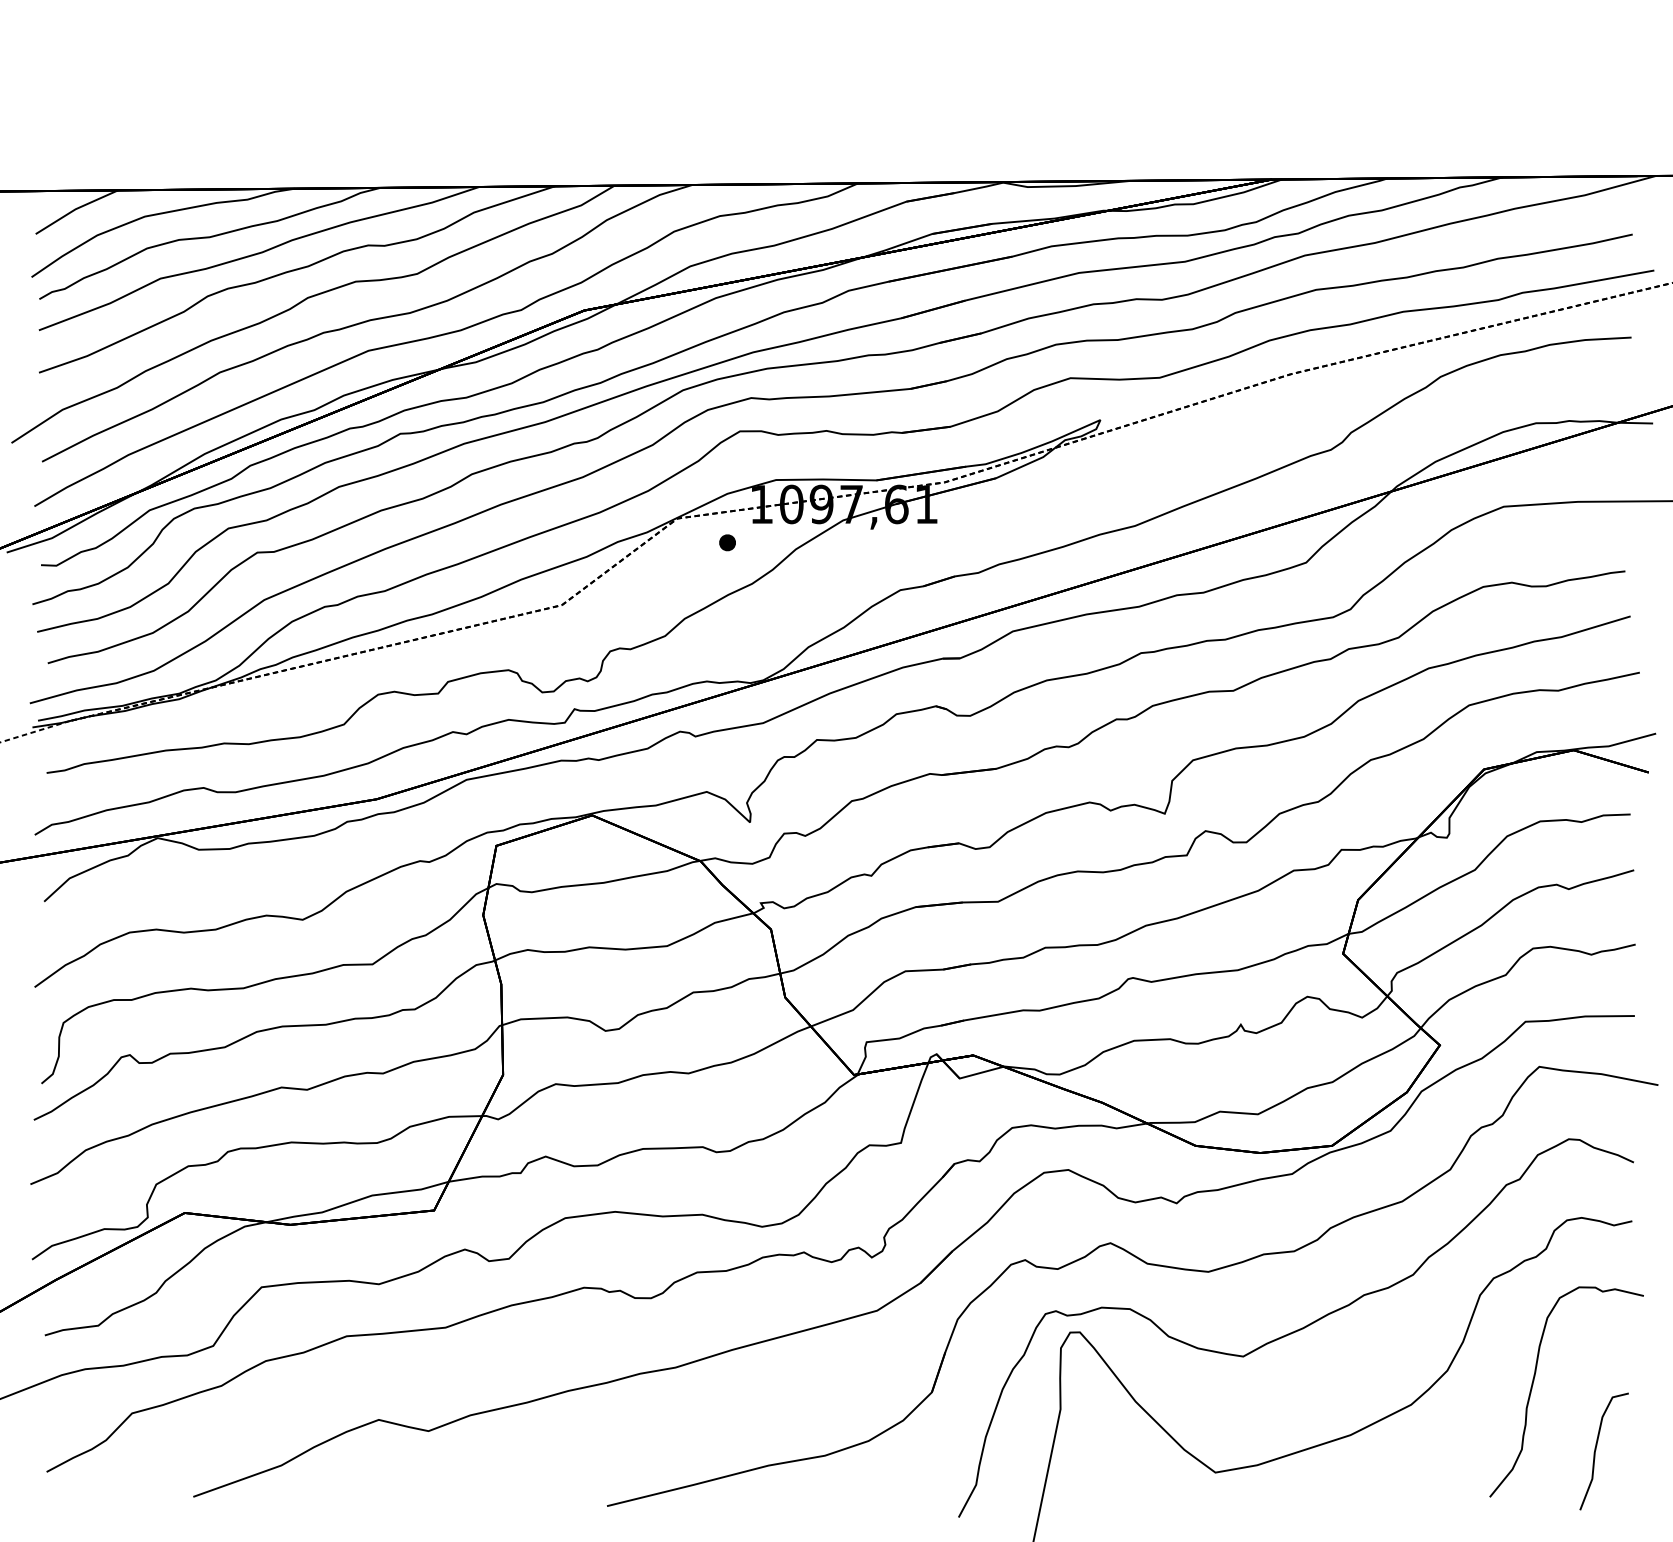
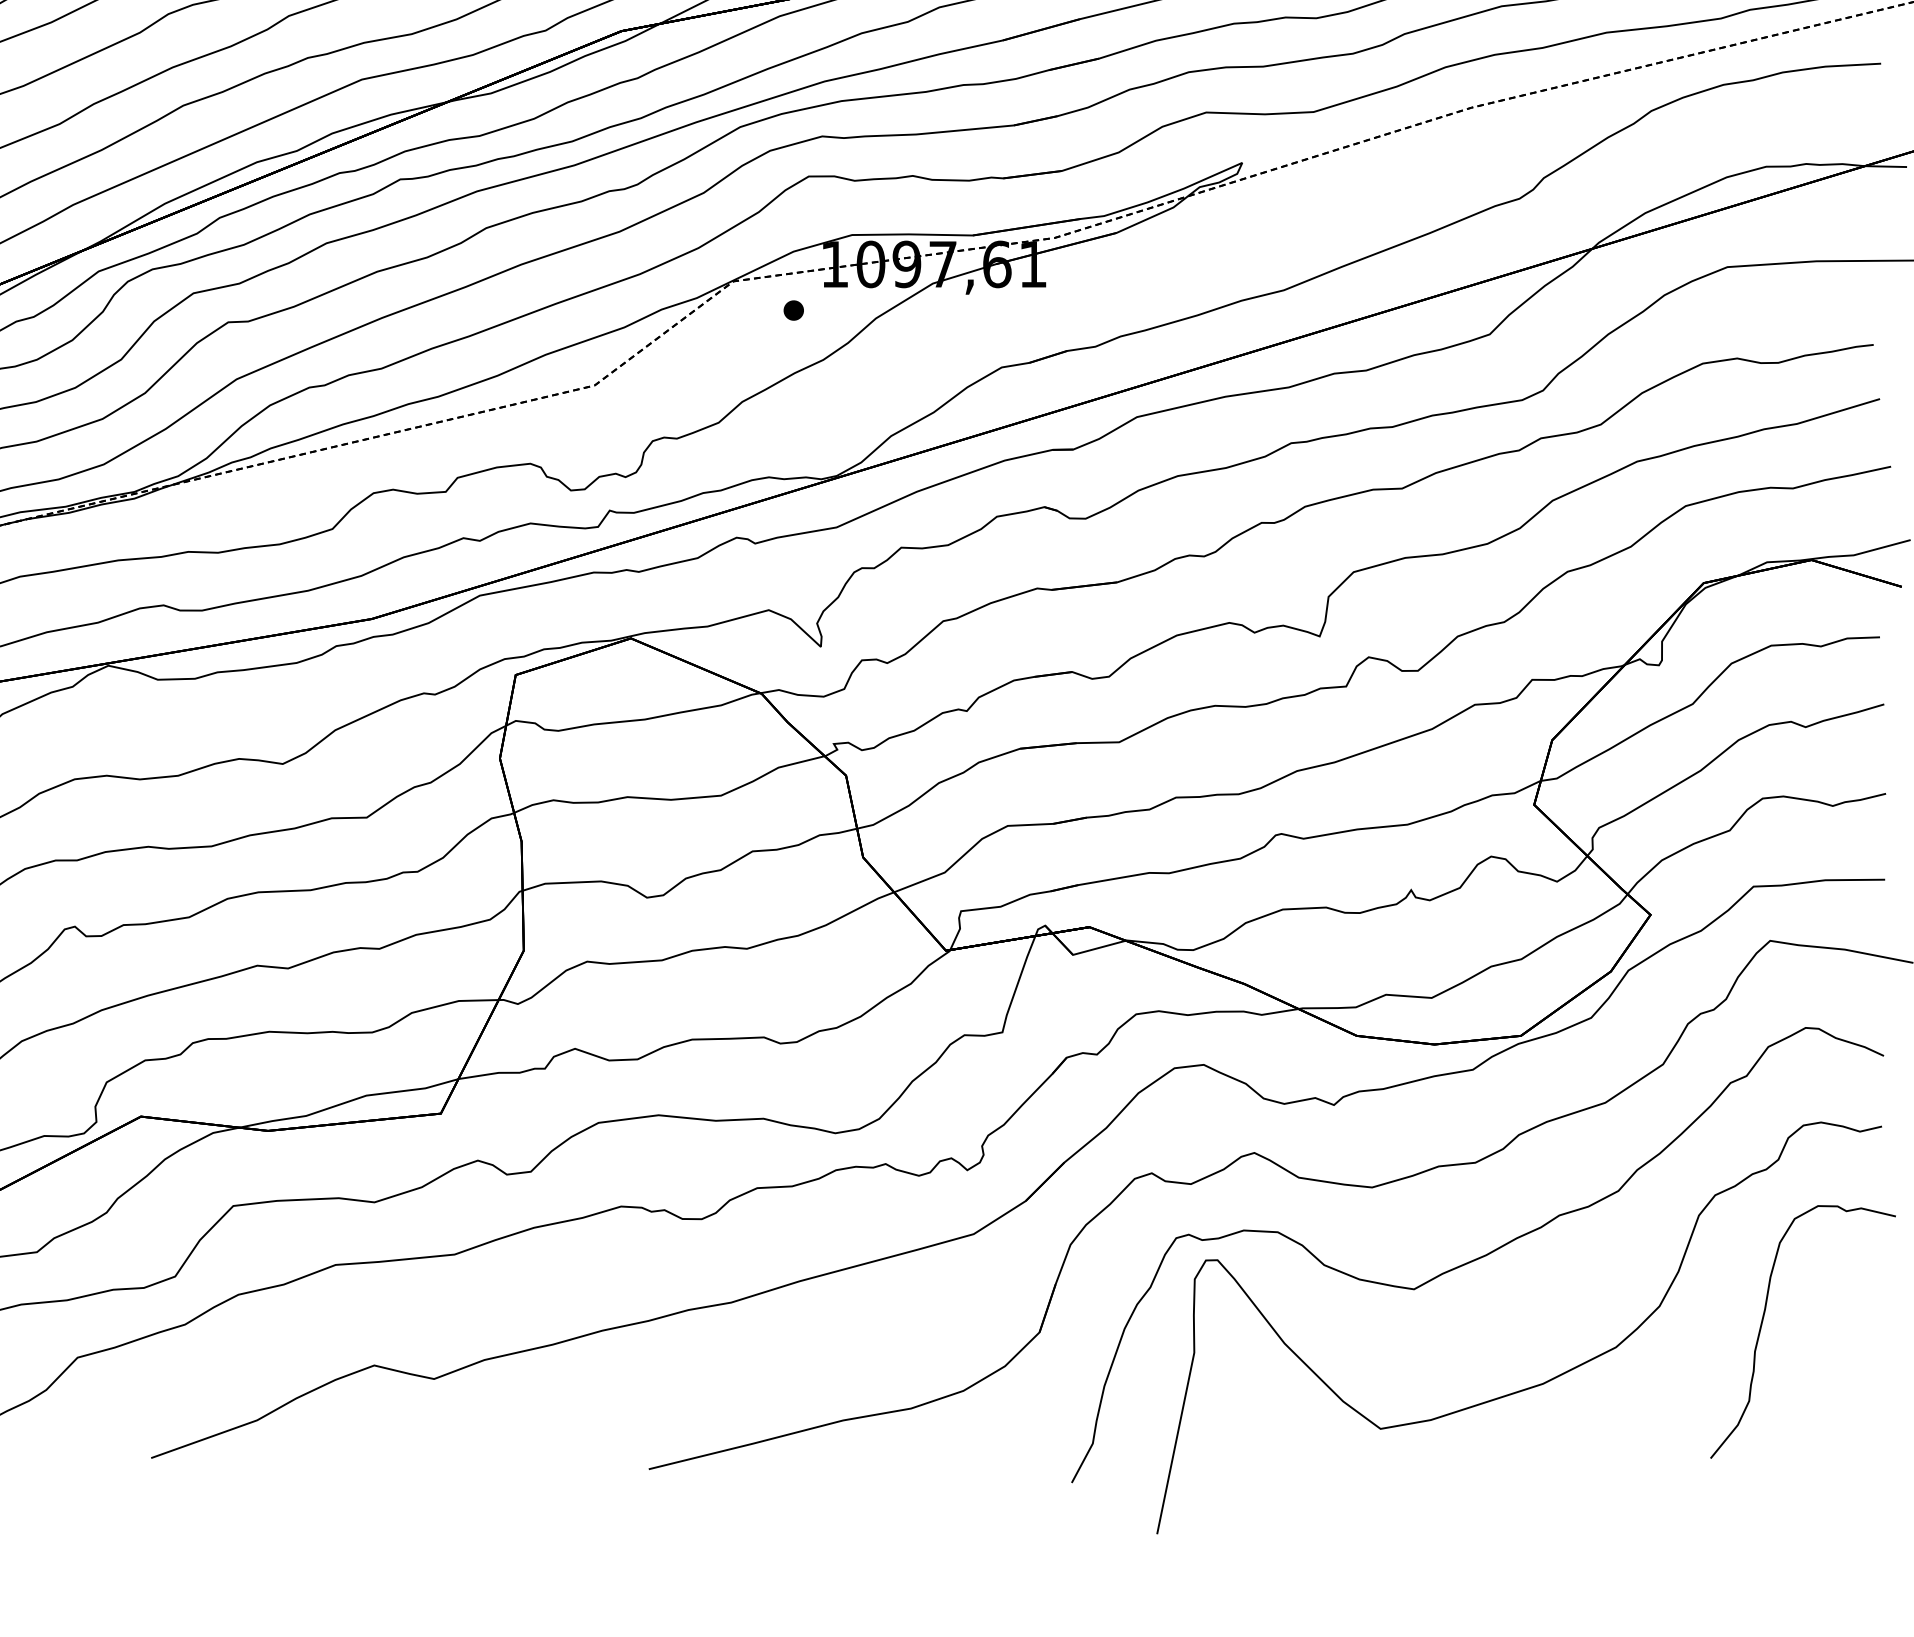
curve: (1596, 1450) -> (1838, 1402), removed

